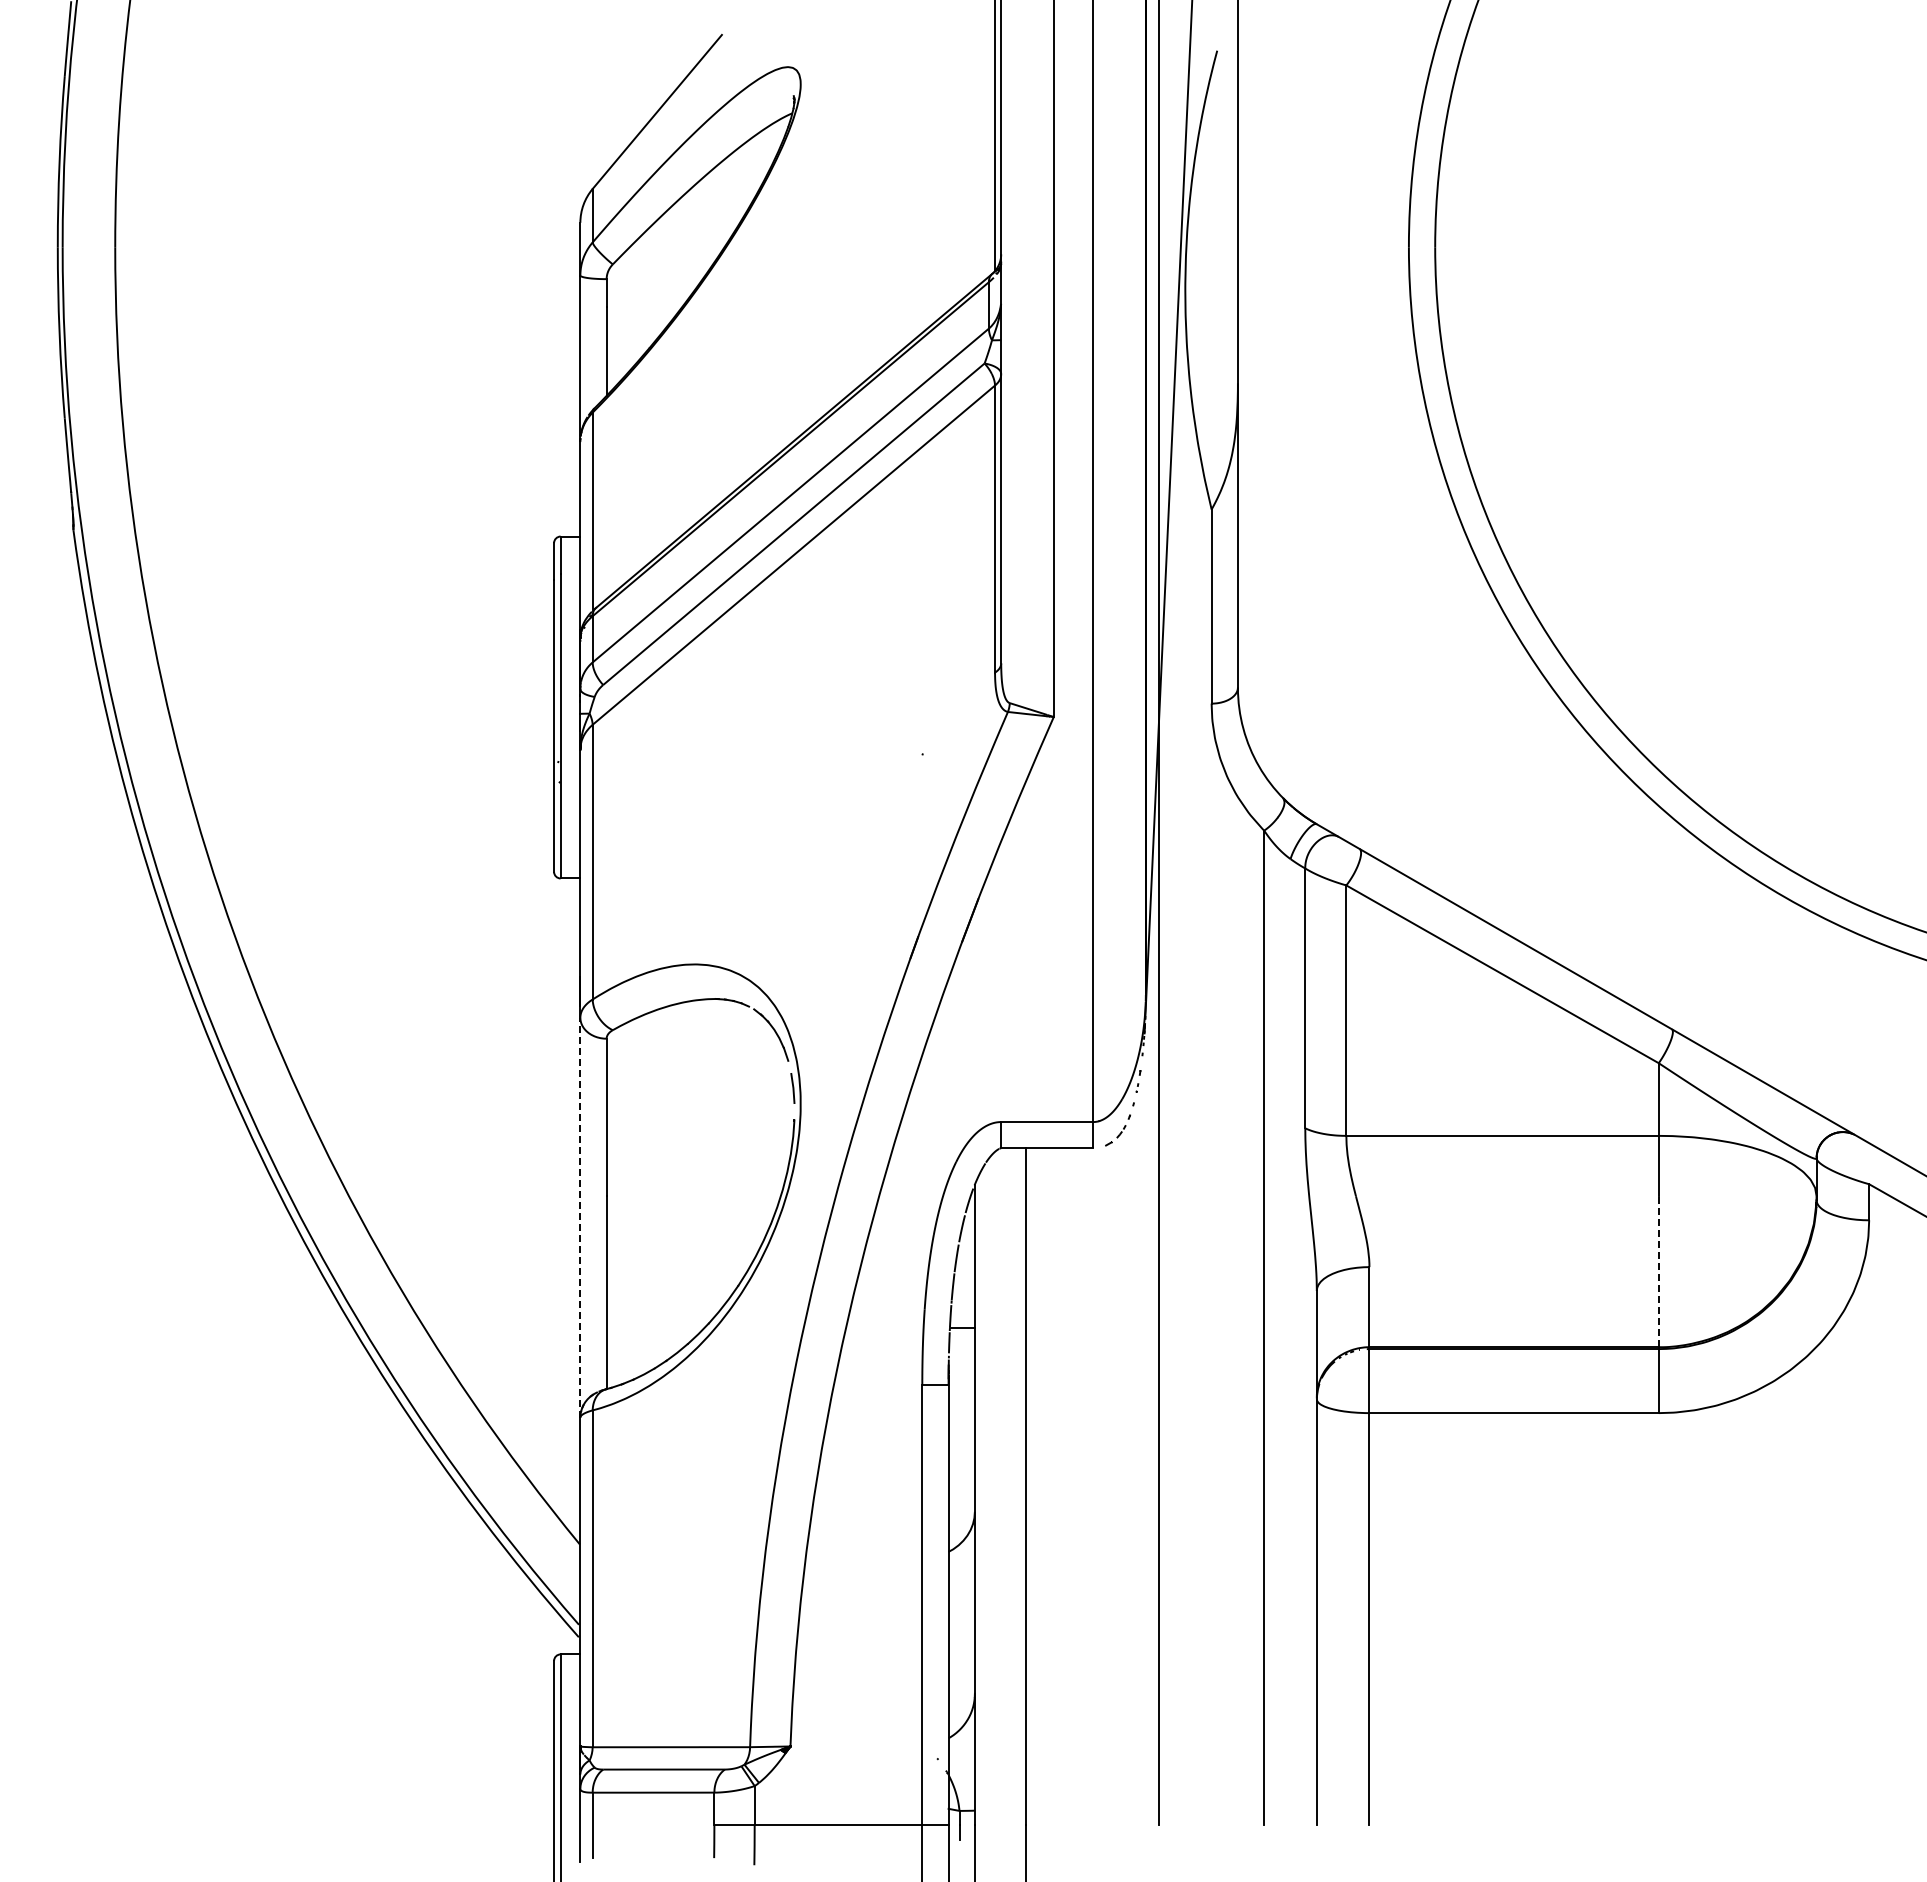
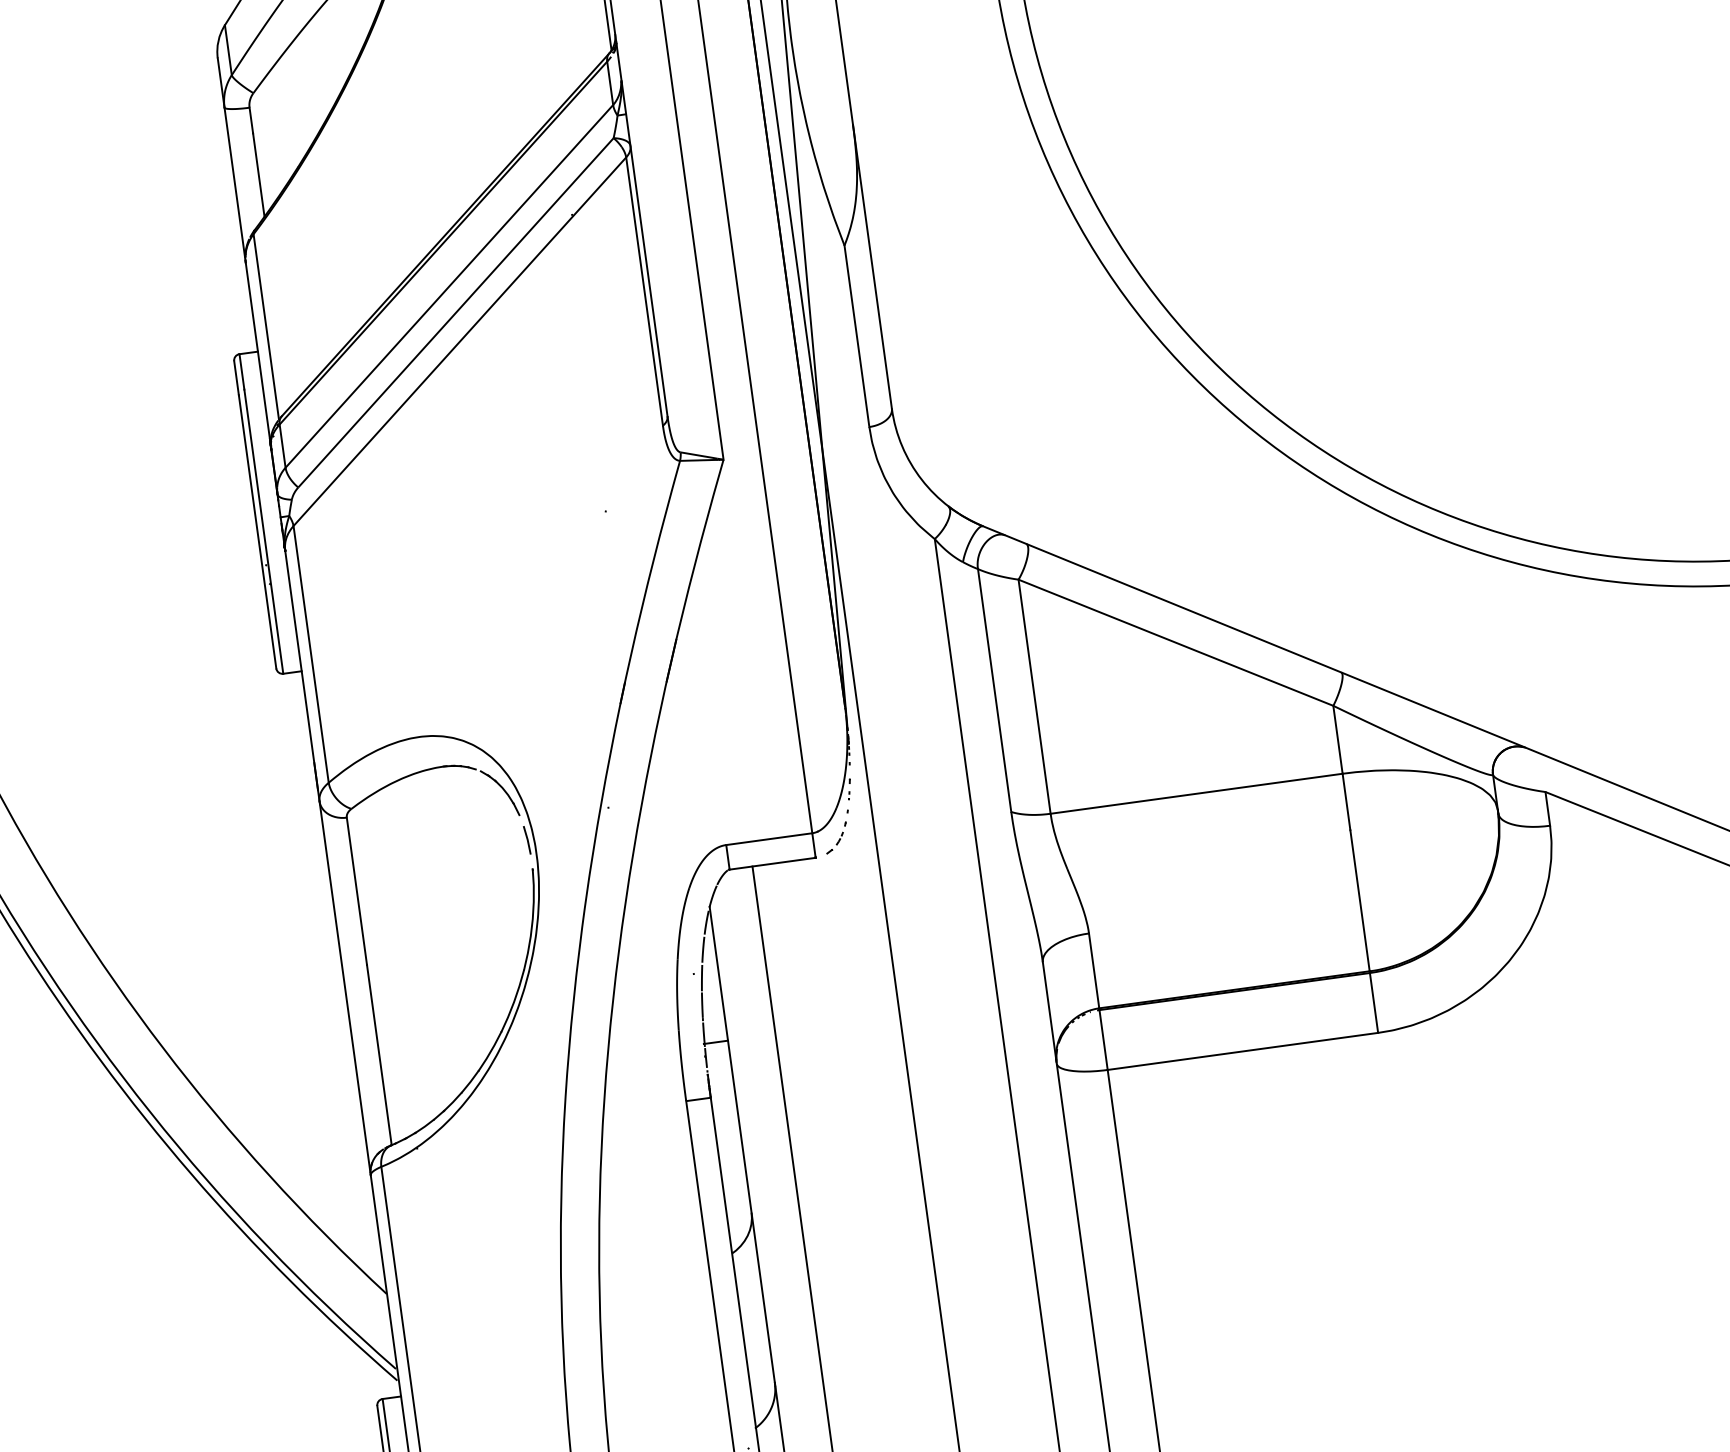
line: (580, 1217) -> (345, 988), dashed -> solid
line: (1658, 1271) -> (1359, 900), dashed -> solid

